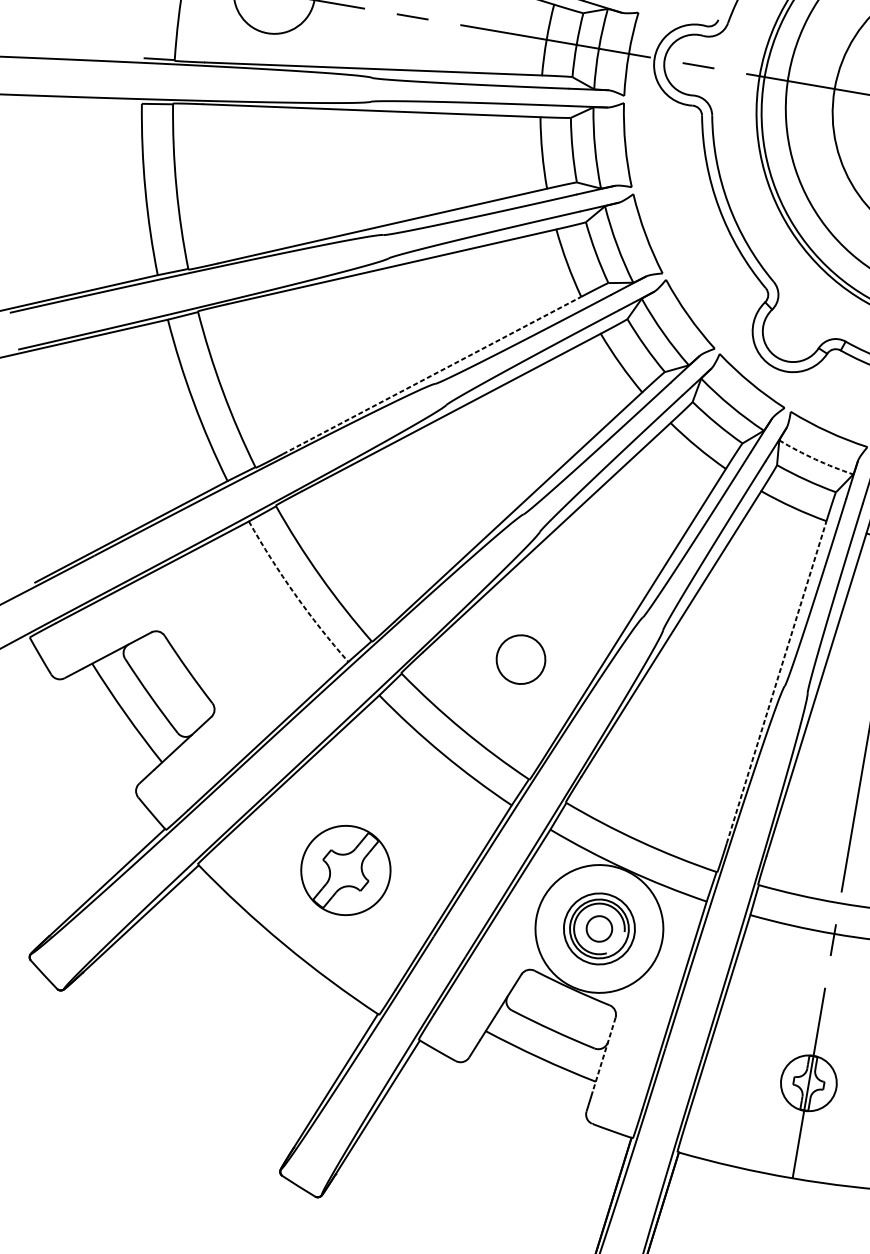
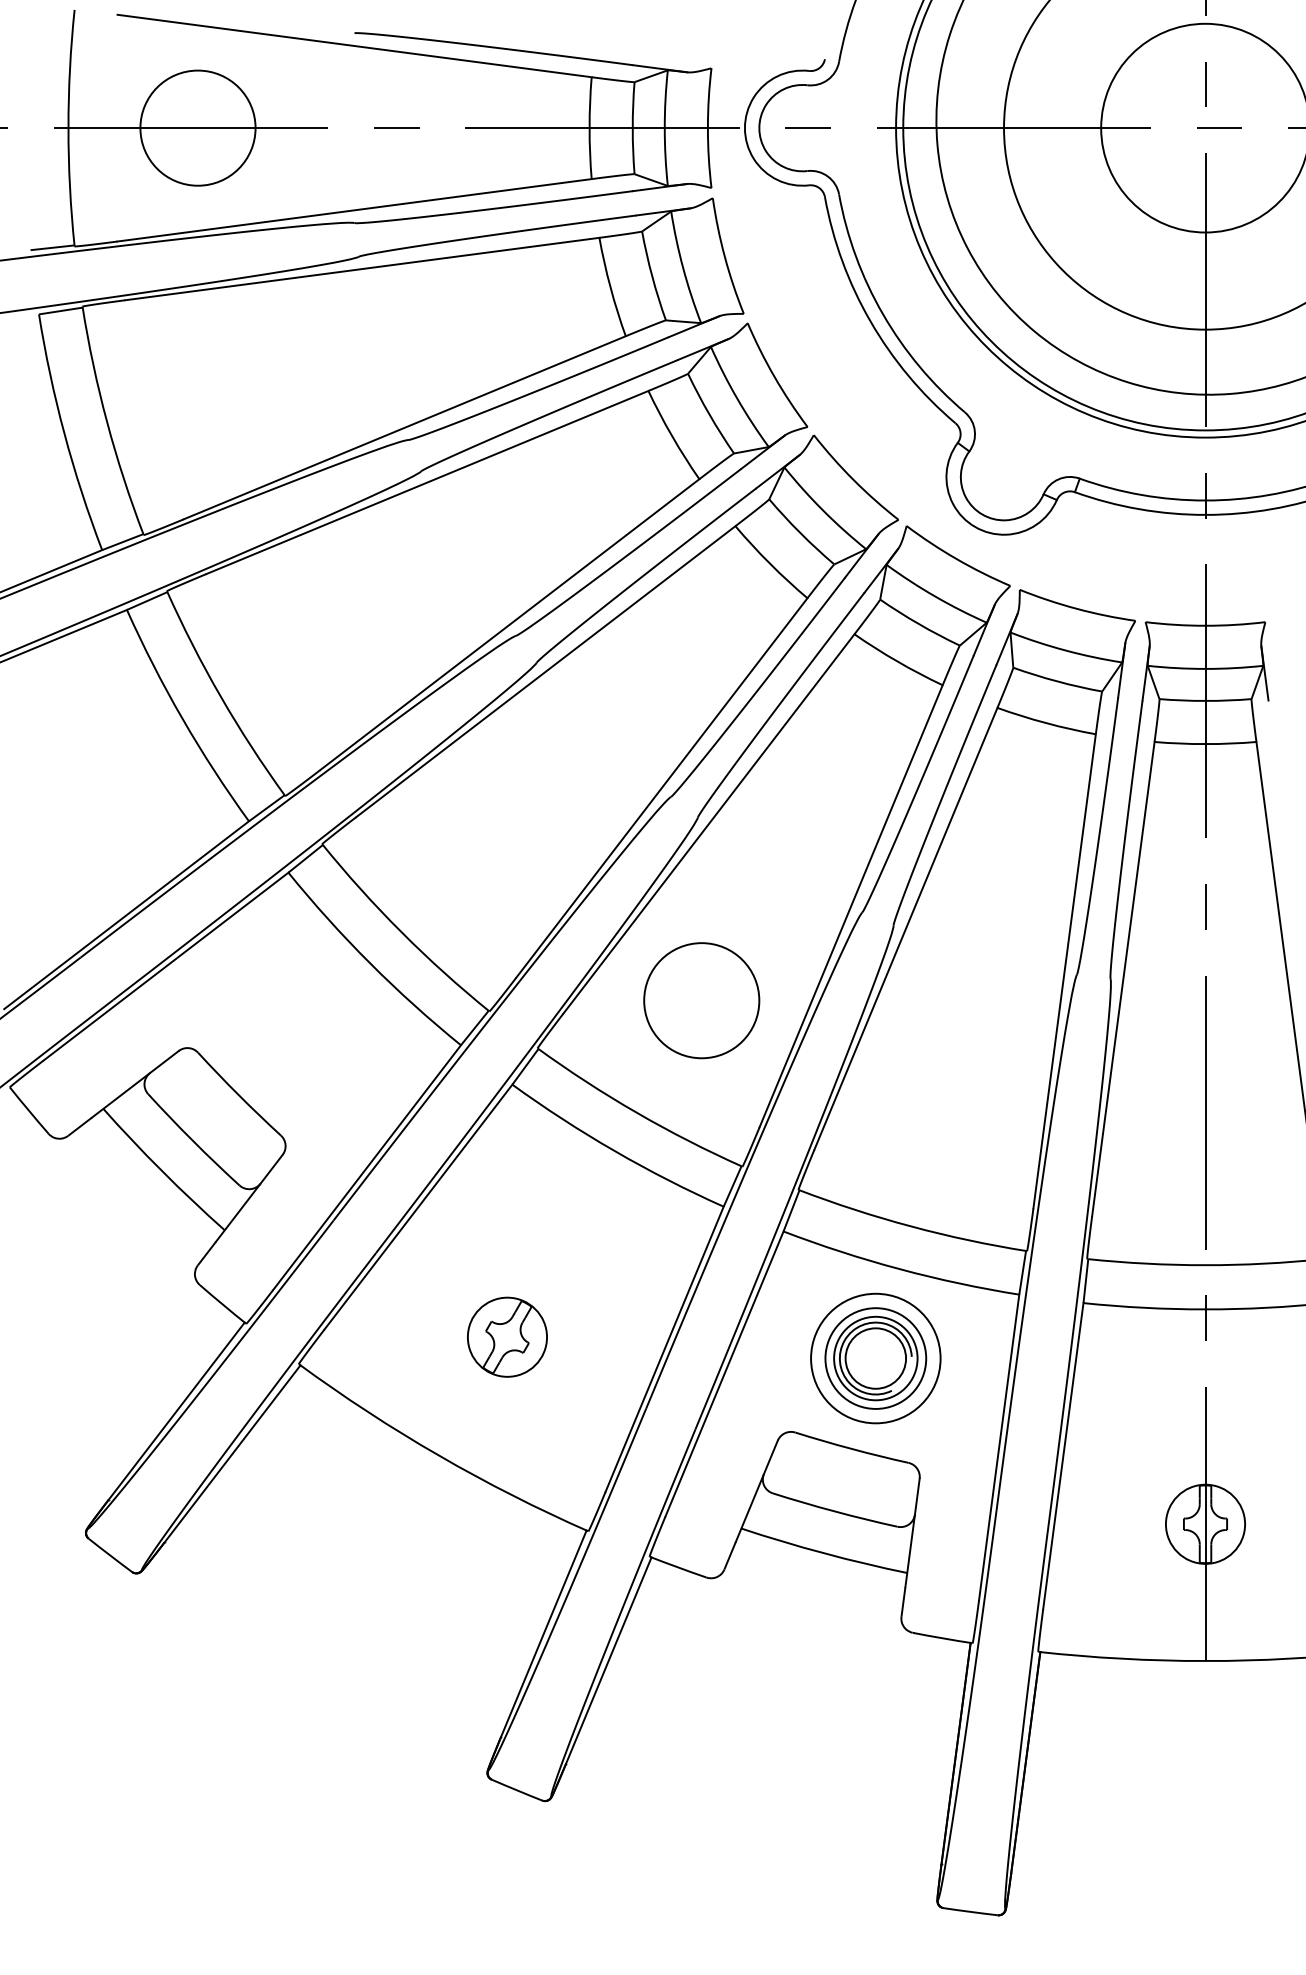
line: (432, 375) -> (510, 624), dashed -> solid
arc: (815, 459) -> (1065, 650), dashed -> solid
arc: (295, 594) -> (370, 963), dashed -> solid
circle: (520, 659) -> (701, 1000), size x1.67
line: (776, 681) -> (1064, 970), dashed -> solid
part: (346, 869) -> (507, 1336), size x0.62
circle: (599, 928) -> (875, 1358), size x0.71
circle: (599, 928) -> (875, 1358), size x1.67
line: (604, 1054) -> (912, 1533), dashed -> solid

